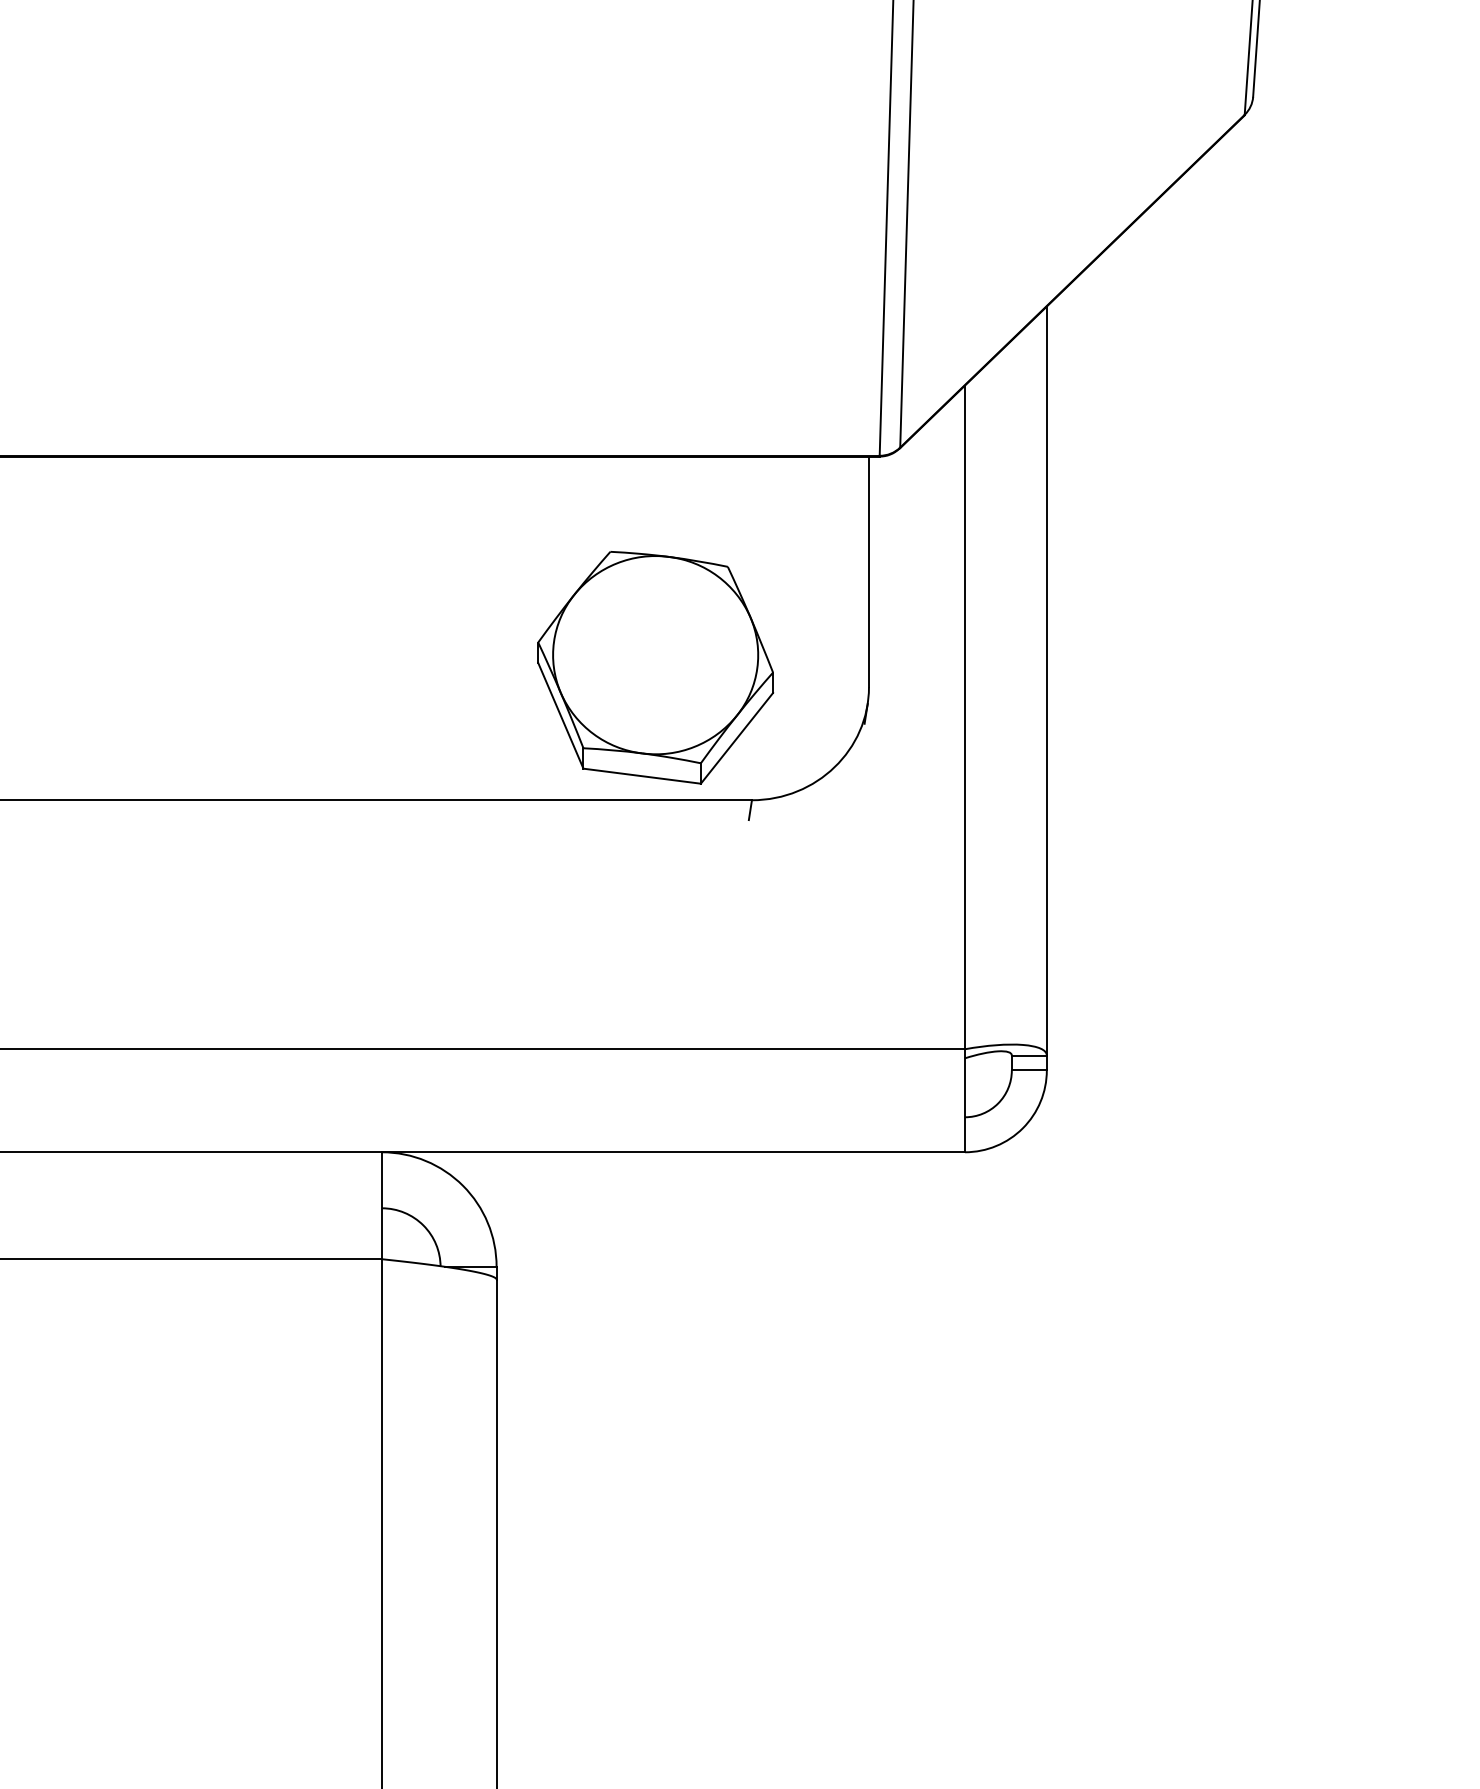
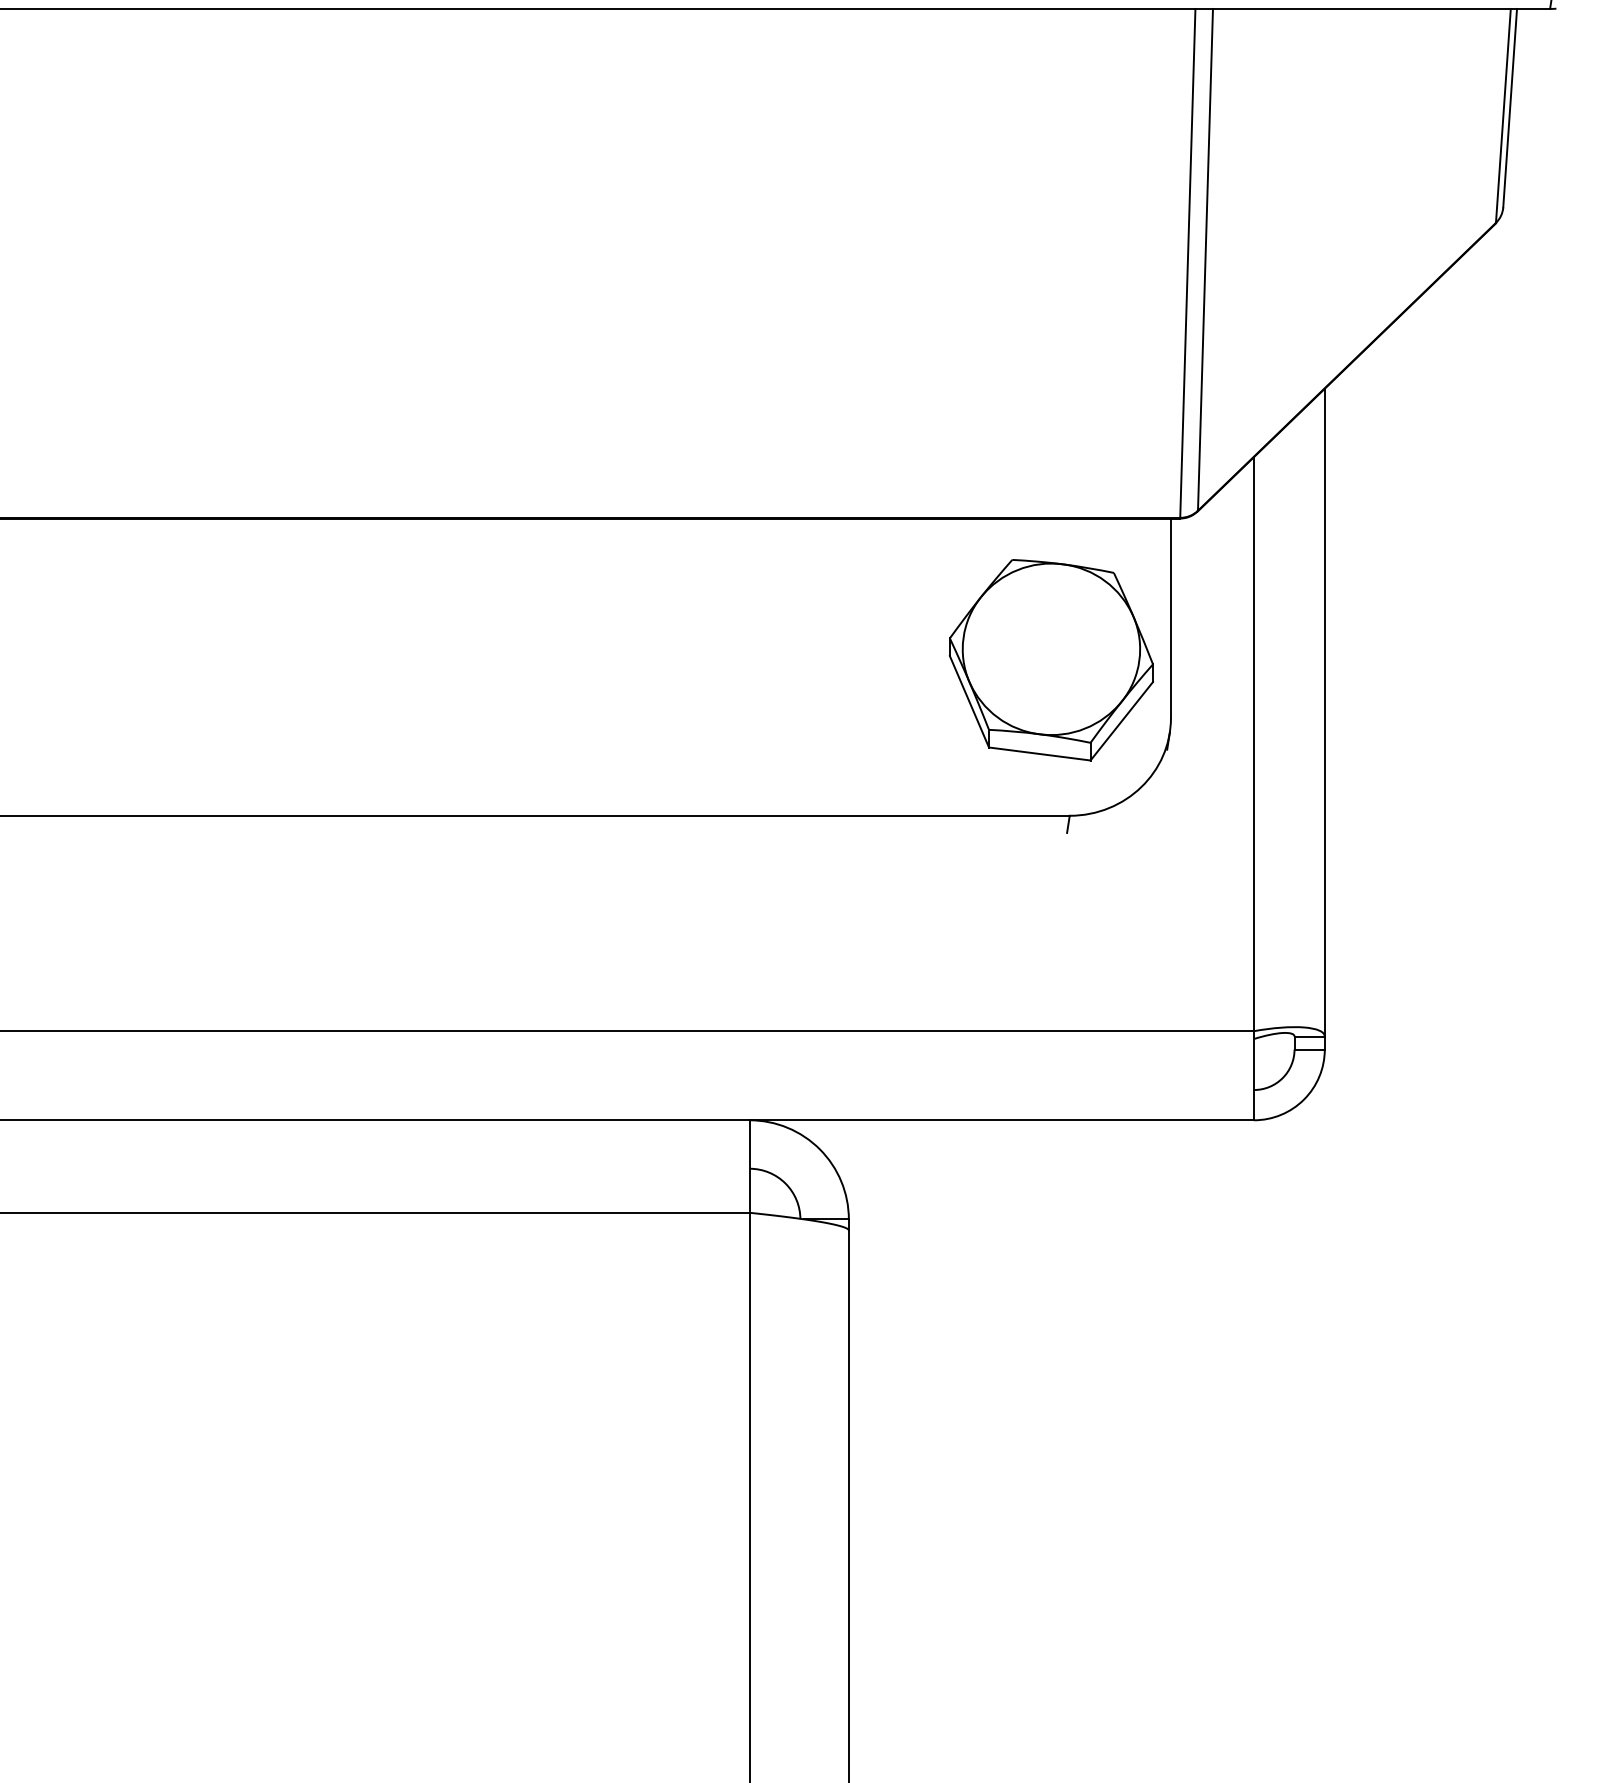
part: (654, 668) -> (1050, 660), moved

